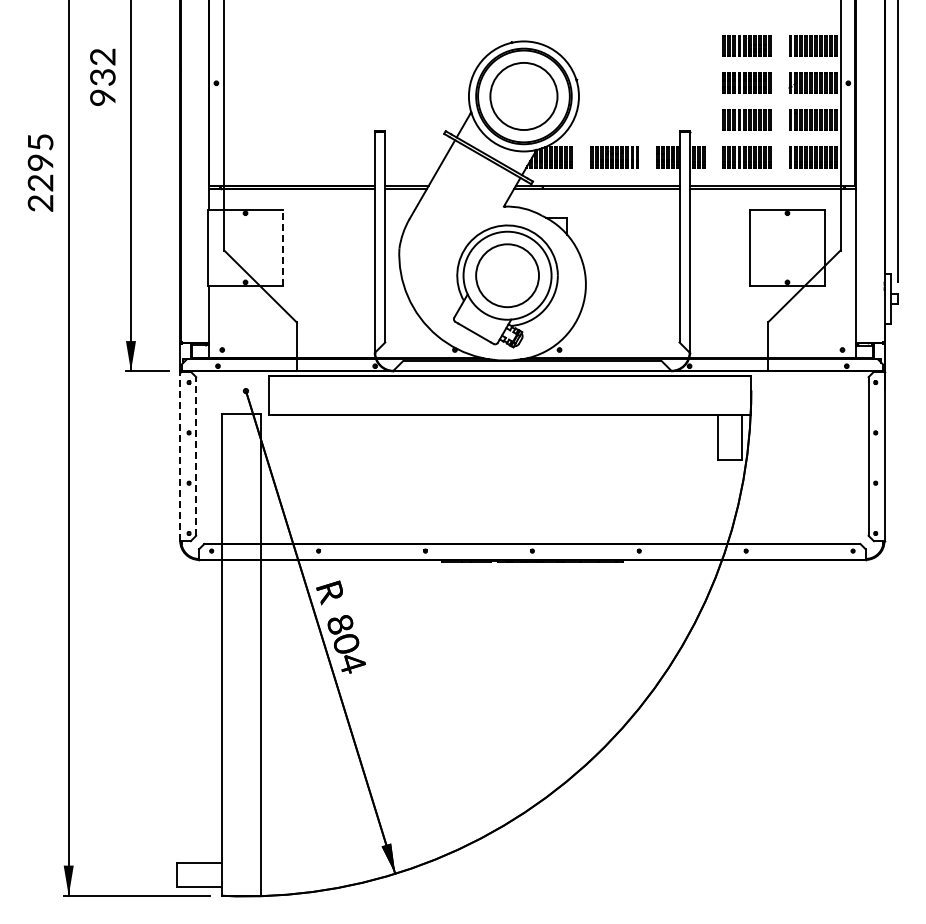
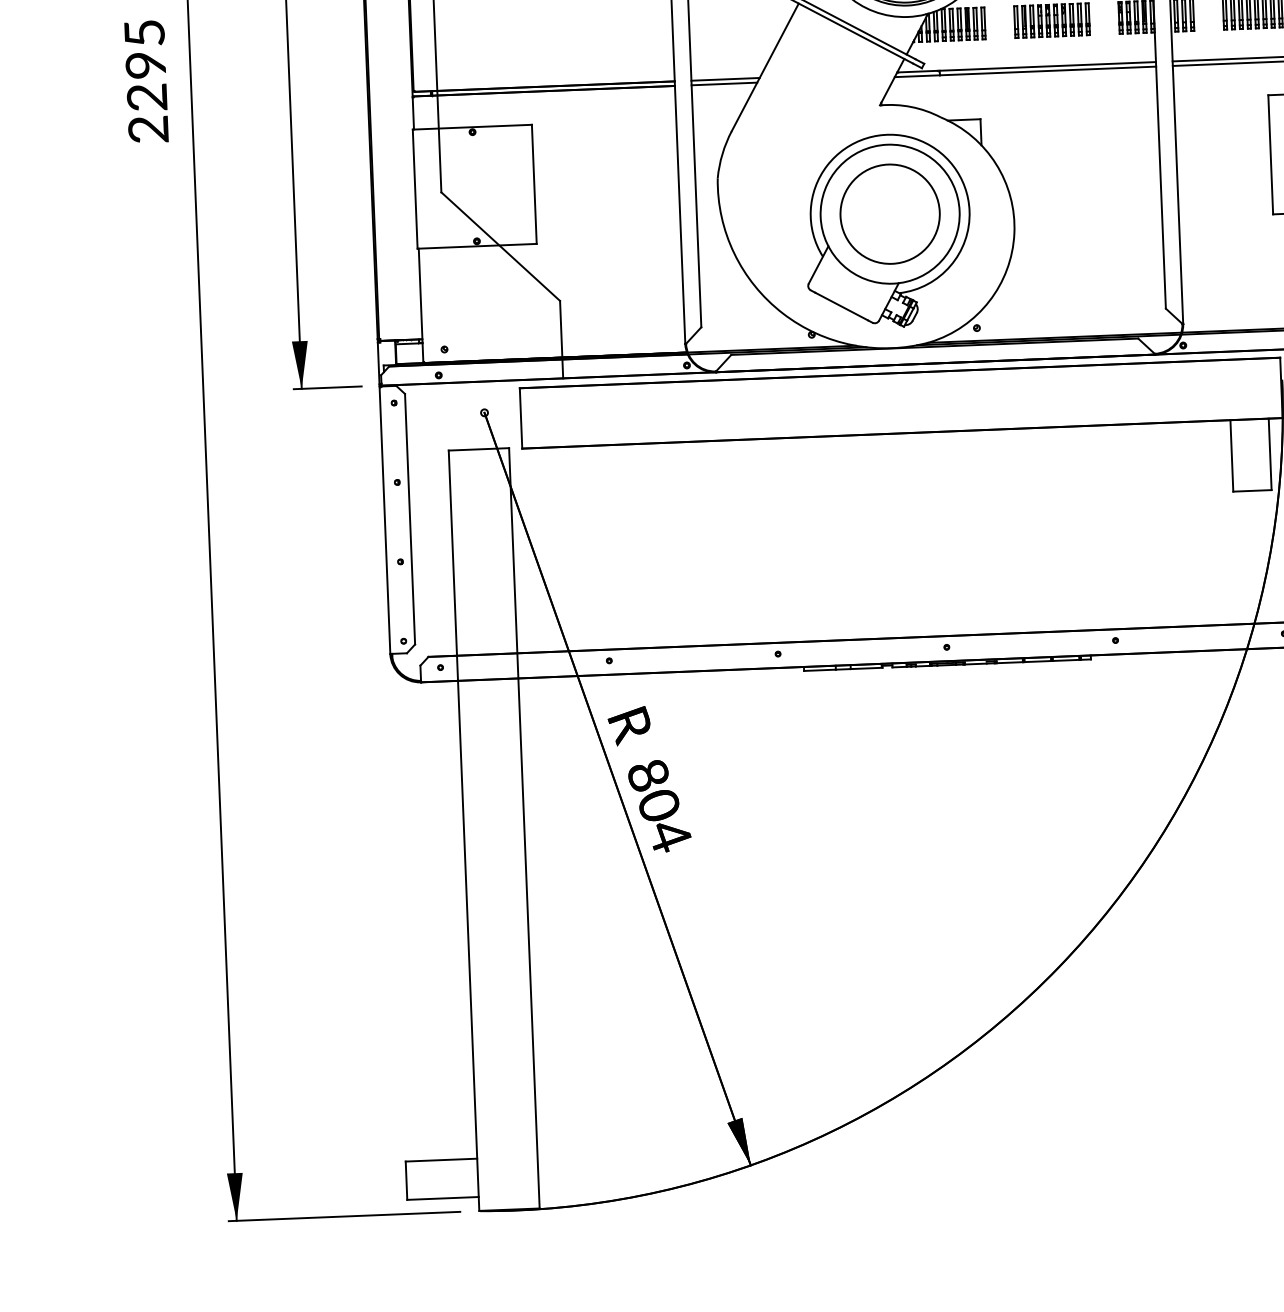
line: (283, 247) -> (534, 183), dashed -> solid
line: (196, 455) -> (410, 517), dashed -> solid
line: (180, 456) -> (385, 520), dashed -> solid

